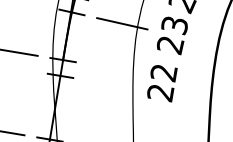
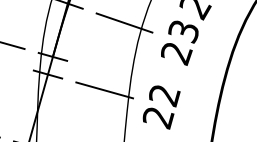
text: (162, 83) -> (161, 107), moved
line: (110, 84) -> (103, 90), added

